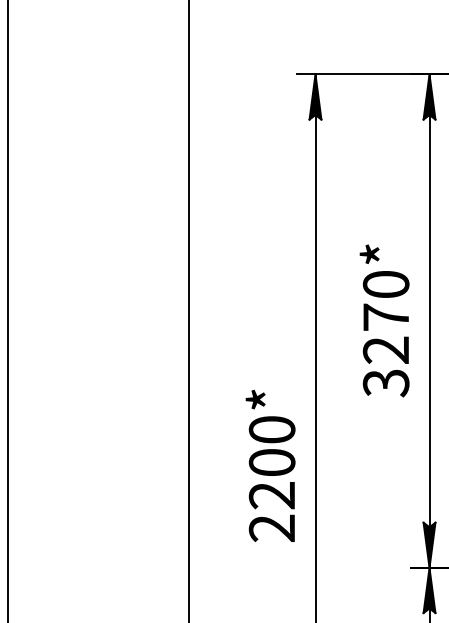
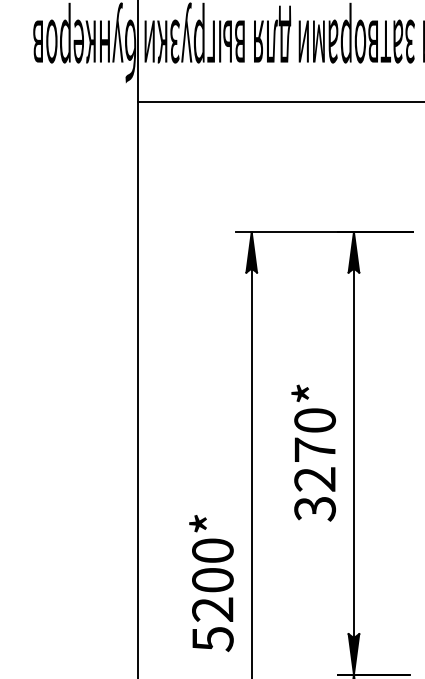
text: (271, 528) -> (212, 639), 2200* -> 5200*

